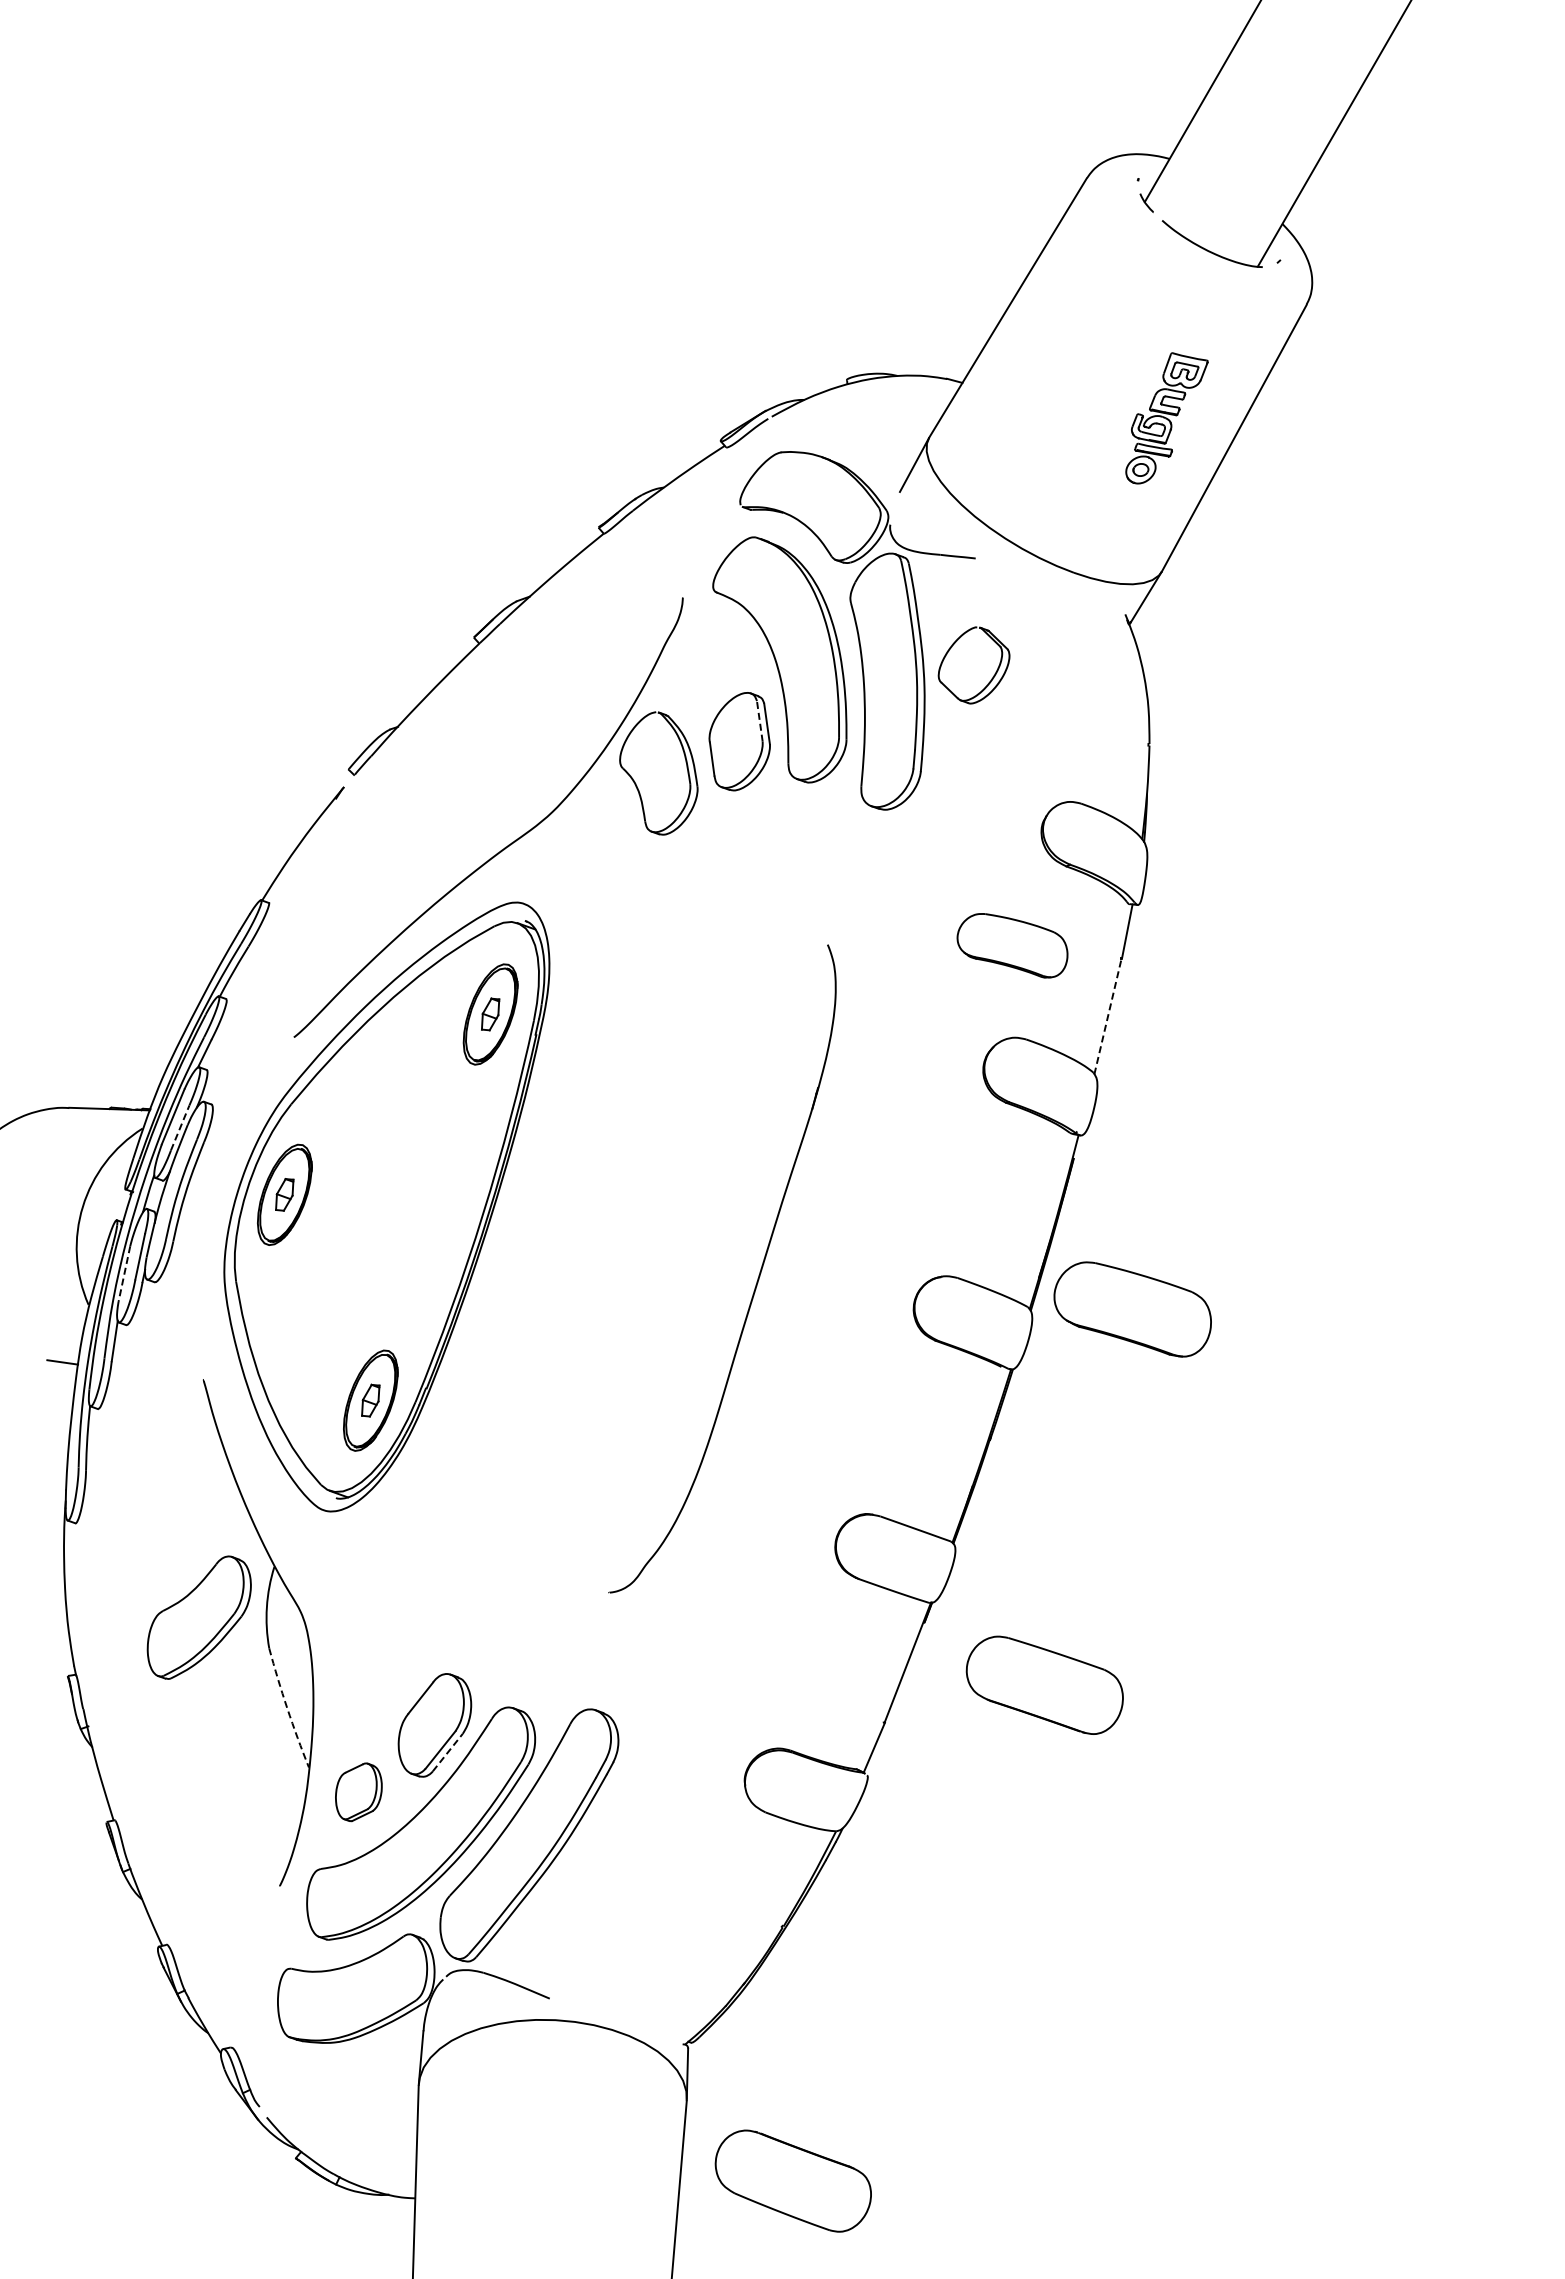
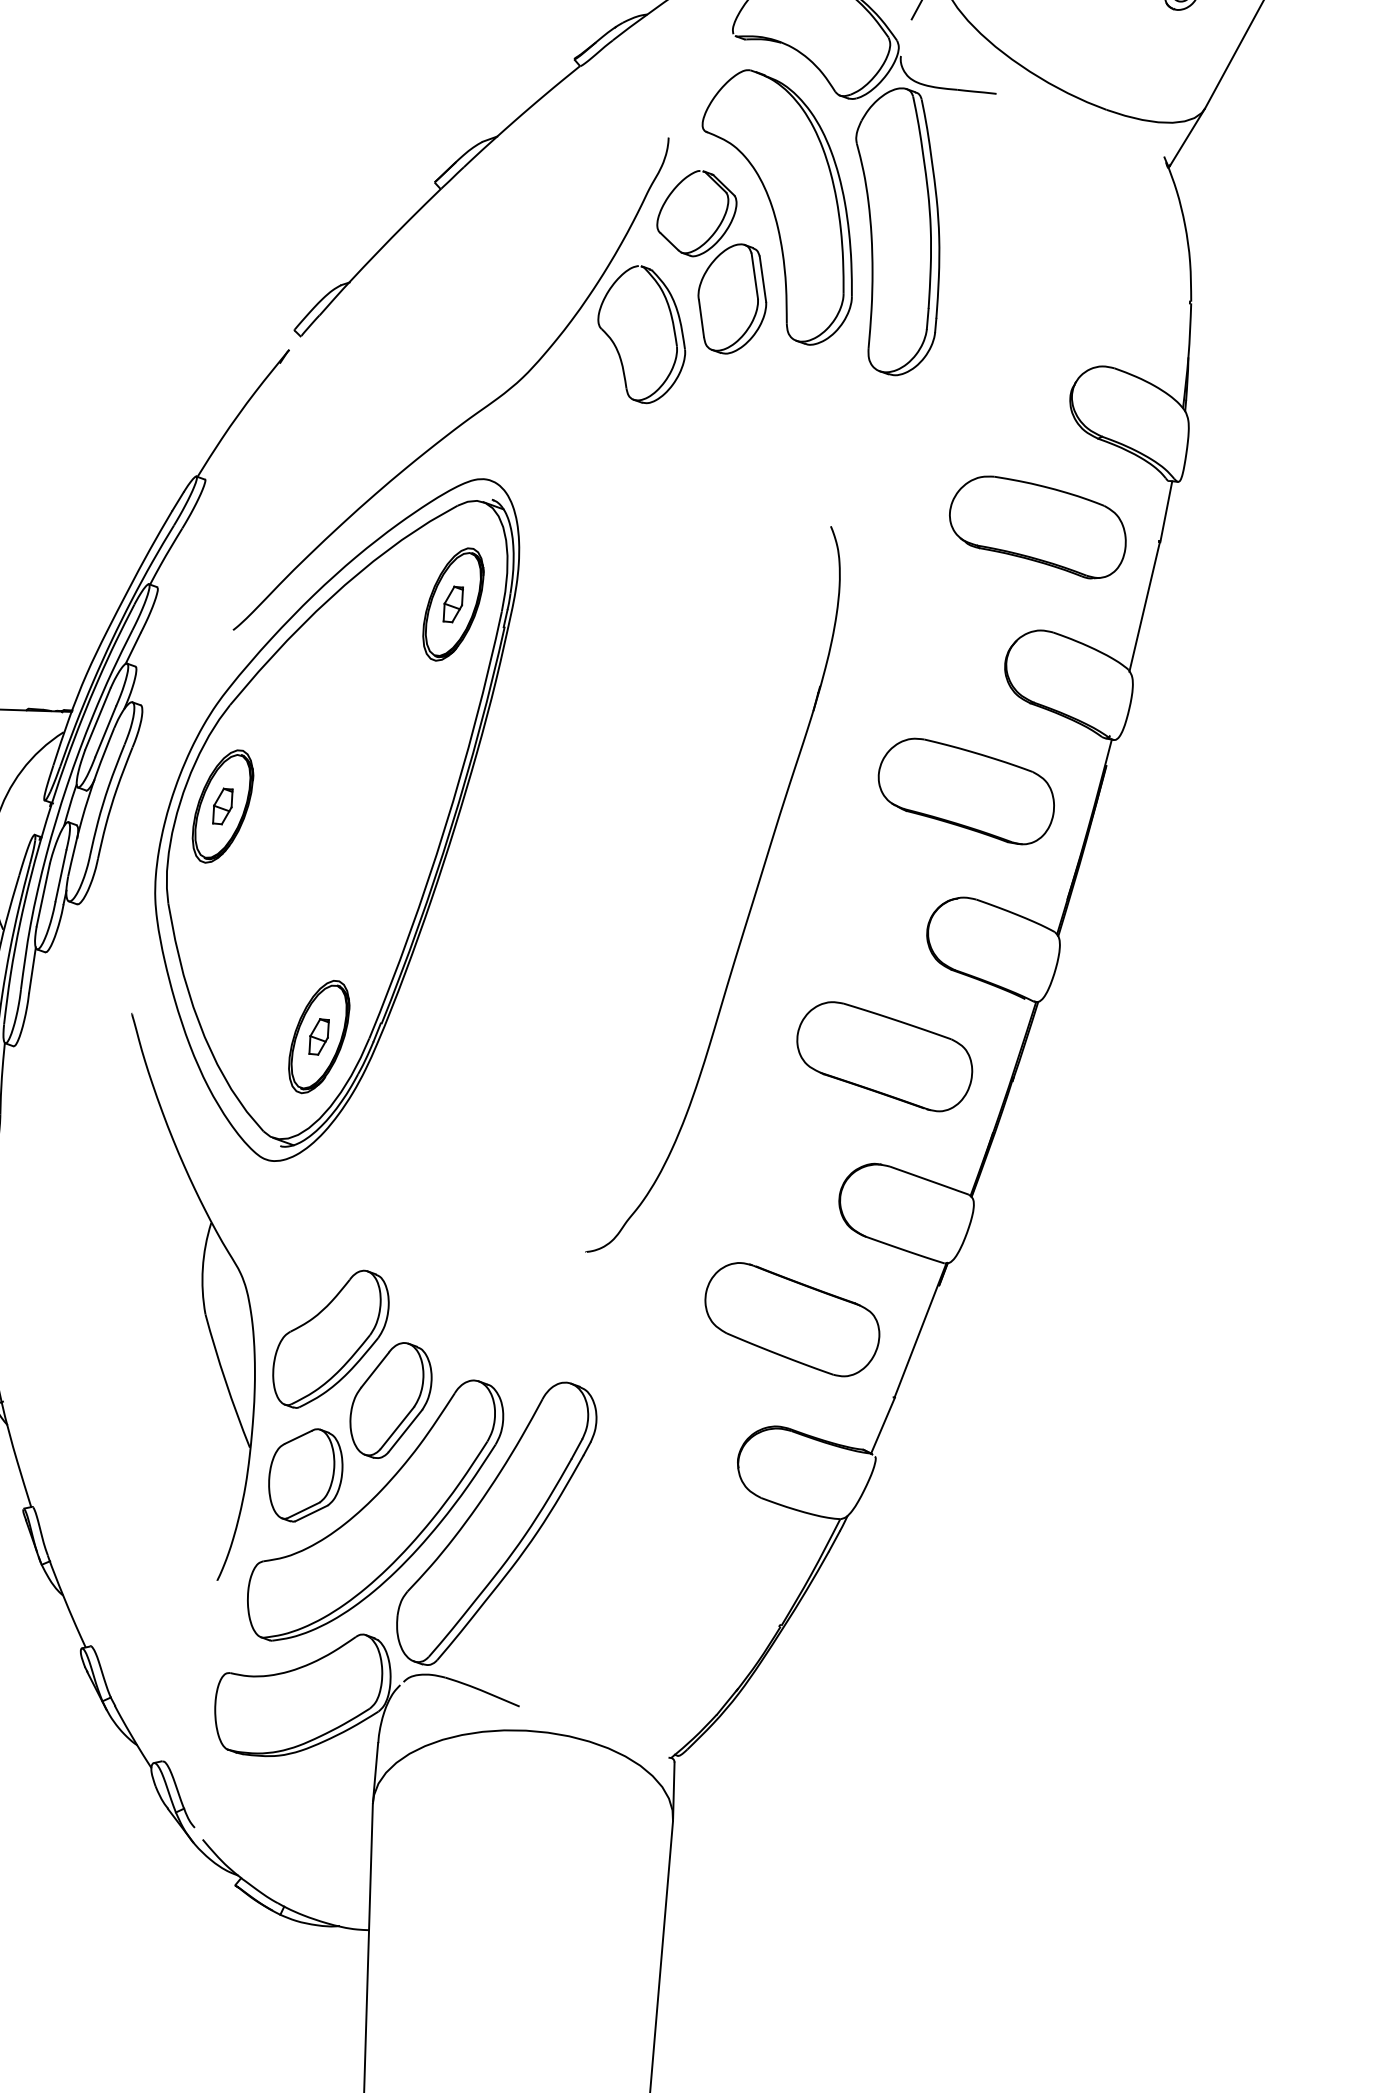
part: (991, 678) -> (716, 228), moved
line: (759, 720) -> (754, 275), dashed -> solid
part: (1012, 945) -> (1037, 527), size x1.43
line: (1108, 1016) -> (1145, 606), dashed -> solid
line: (180, 1127) -> (106, 731), dashed -> solid
line: (124, 1274) -> (43, 895), dashed -> solid
part: (1132, 1309) -> (966, 791), moved
part: (198, 1617) -> (330, 1339), moved
part: (1044, 1684) -> (884, 1055), moved
arc: (287, 1708) -> (225, 1381), dashed -> solid
line: (447, 1752) -> (405, 1430), dashed -> solid
part: (358, 1792) -> (305, 1475), size x1.43
part: (792, 2180) -> (791, 1318), moved

